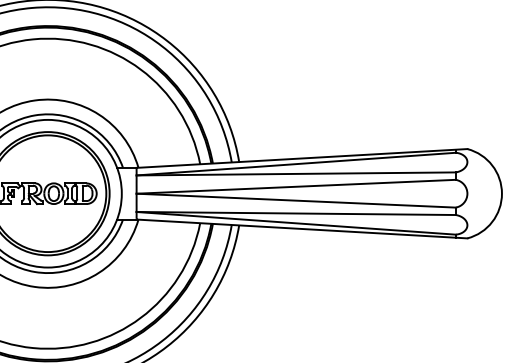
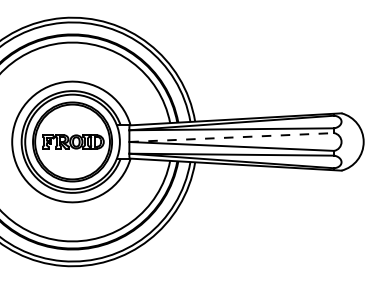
line: (297, 186) -> (232, 137), solid -> dashed

